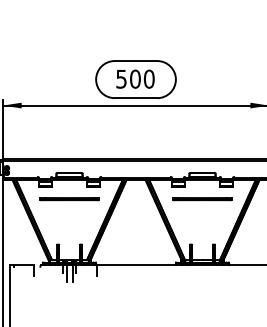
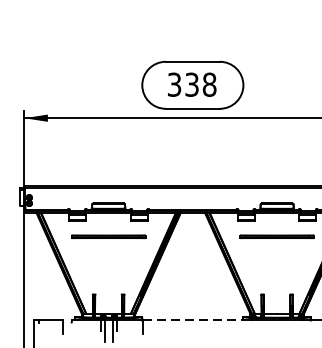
text: (135, 78) -> (192, 83), 500 -> 338
line: (139, 265) -> (197, 320), solid -> dashed

